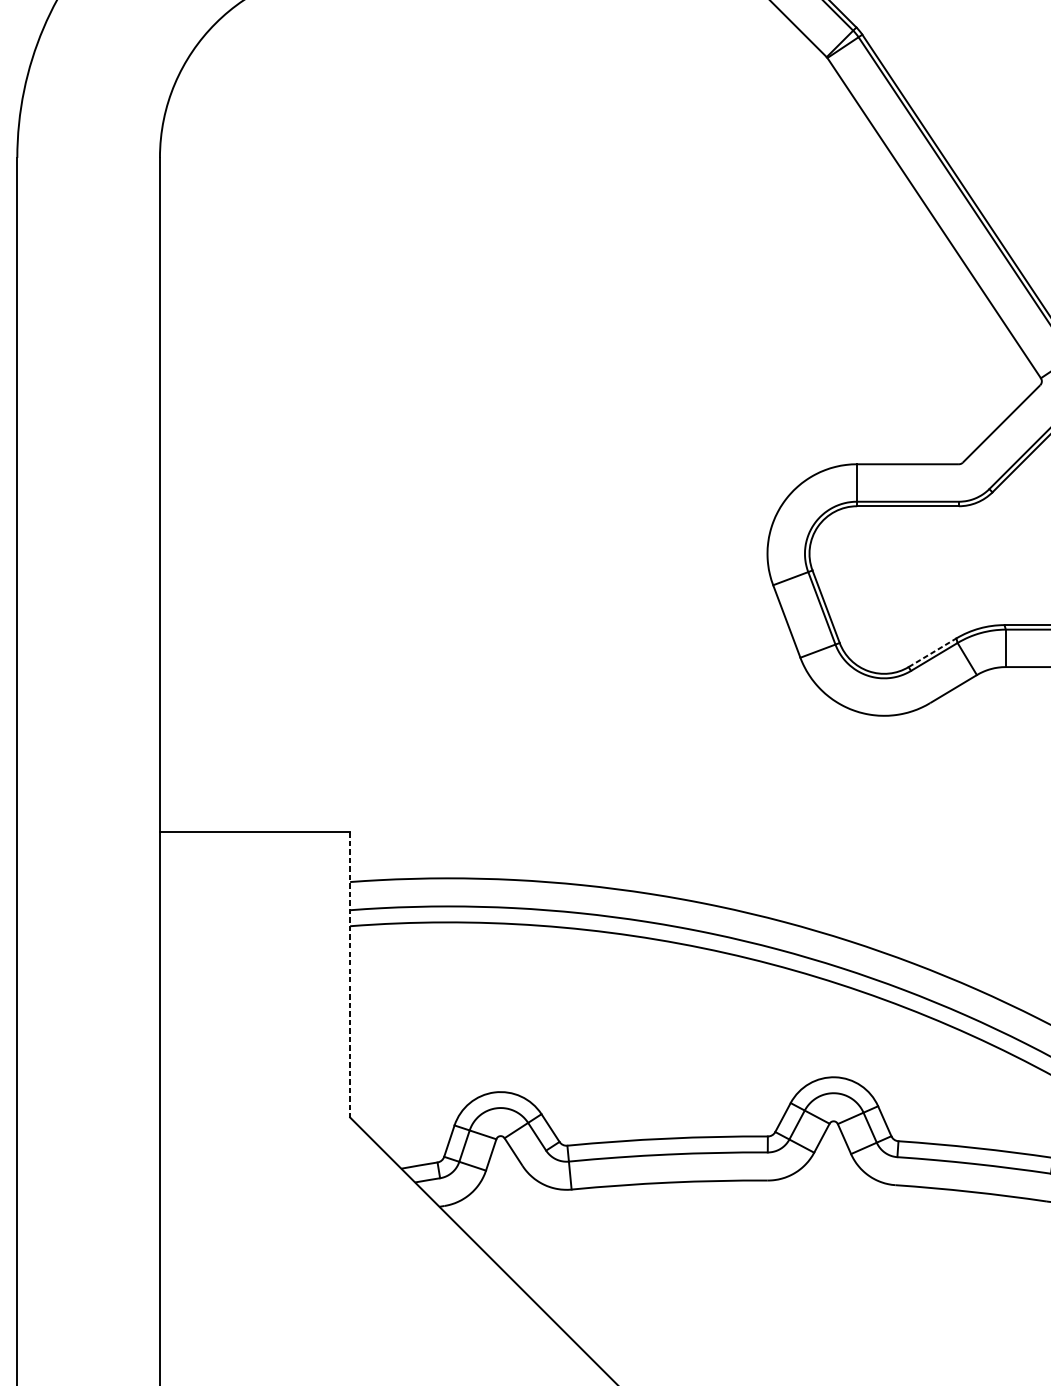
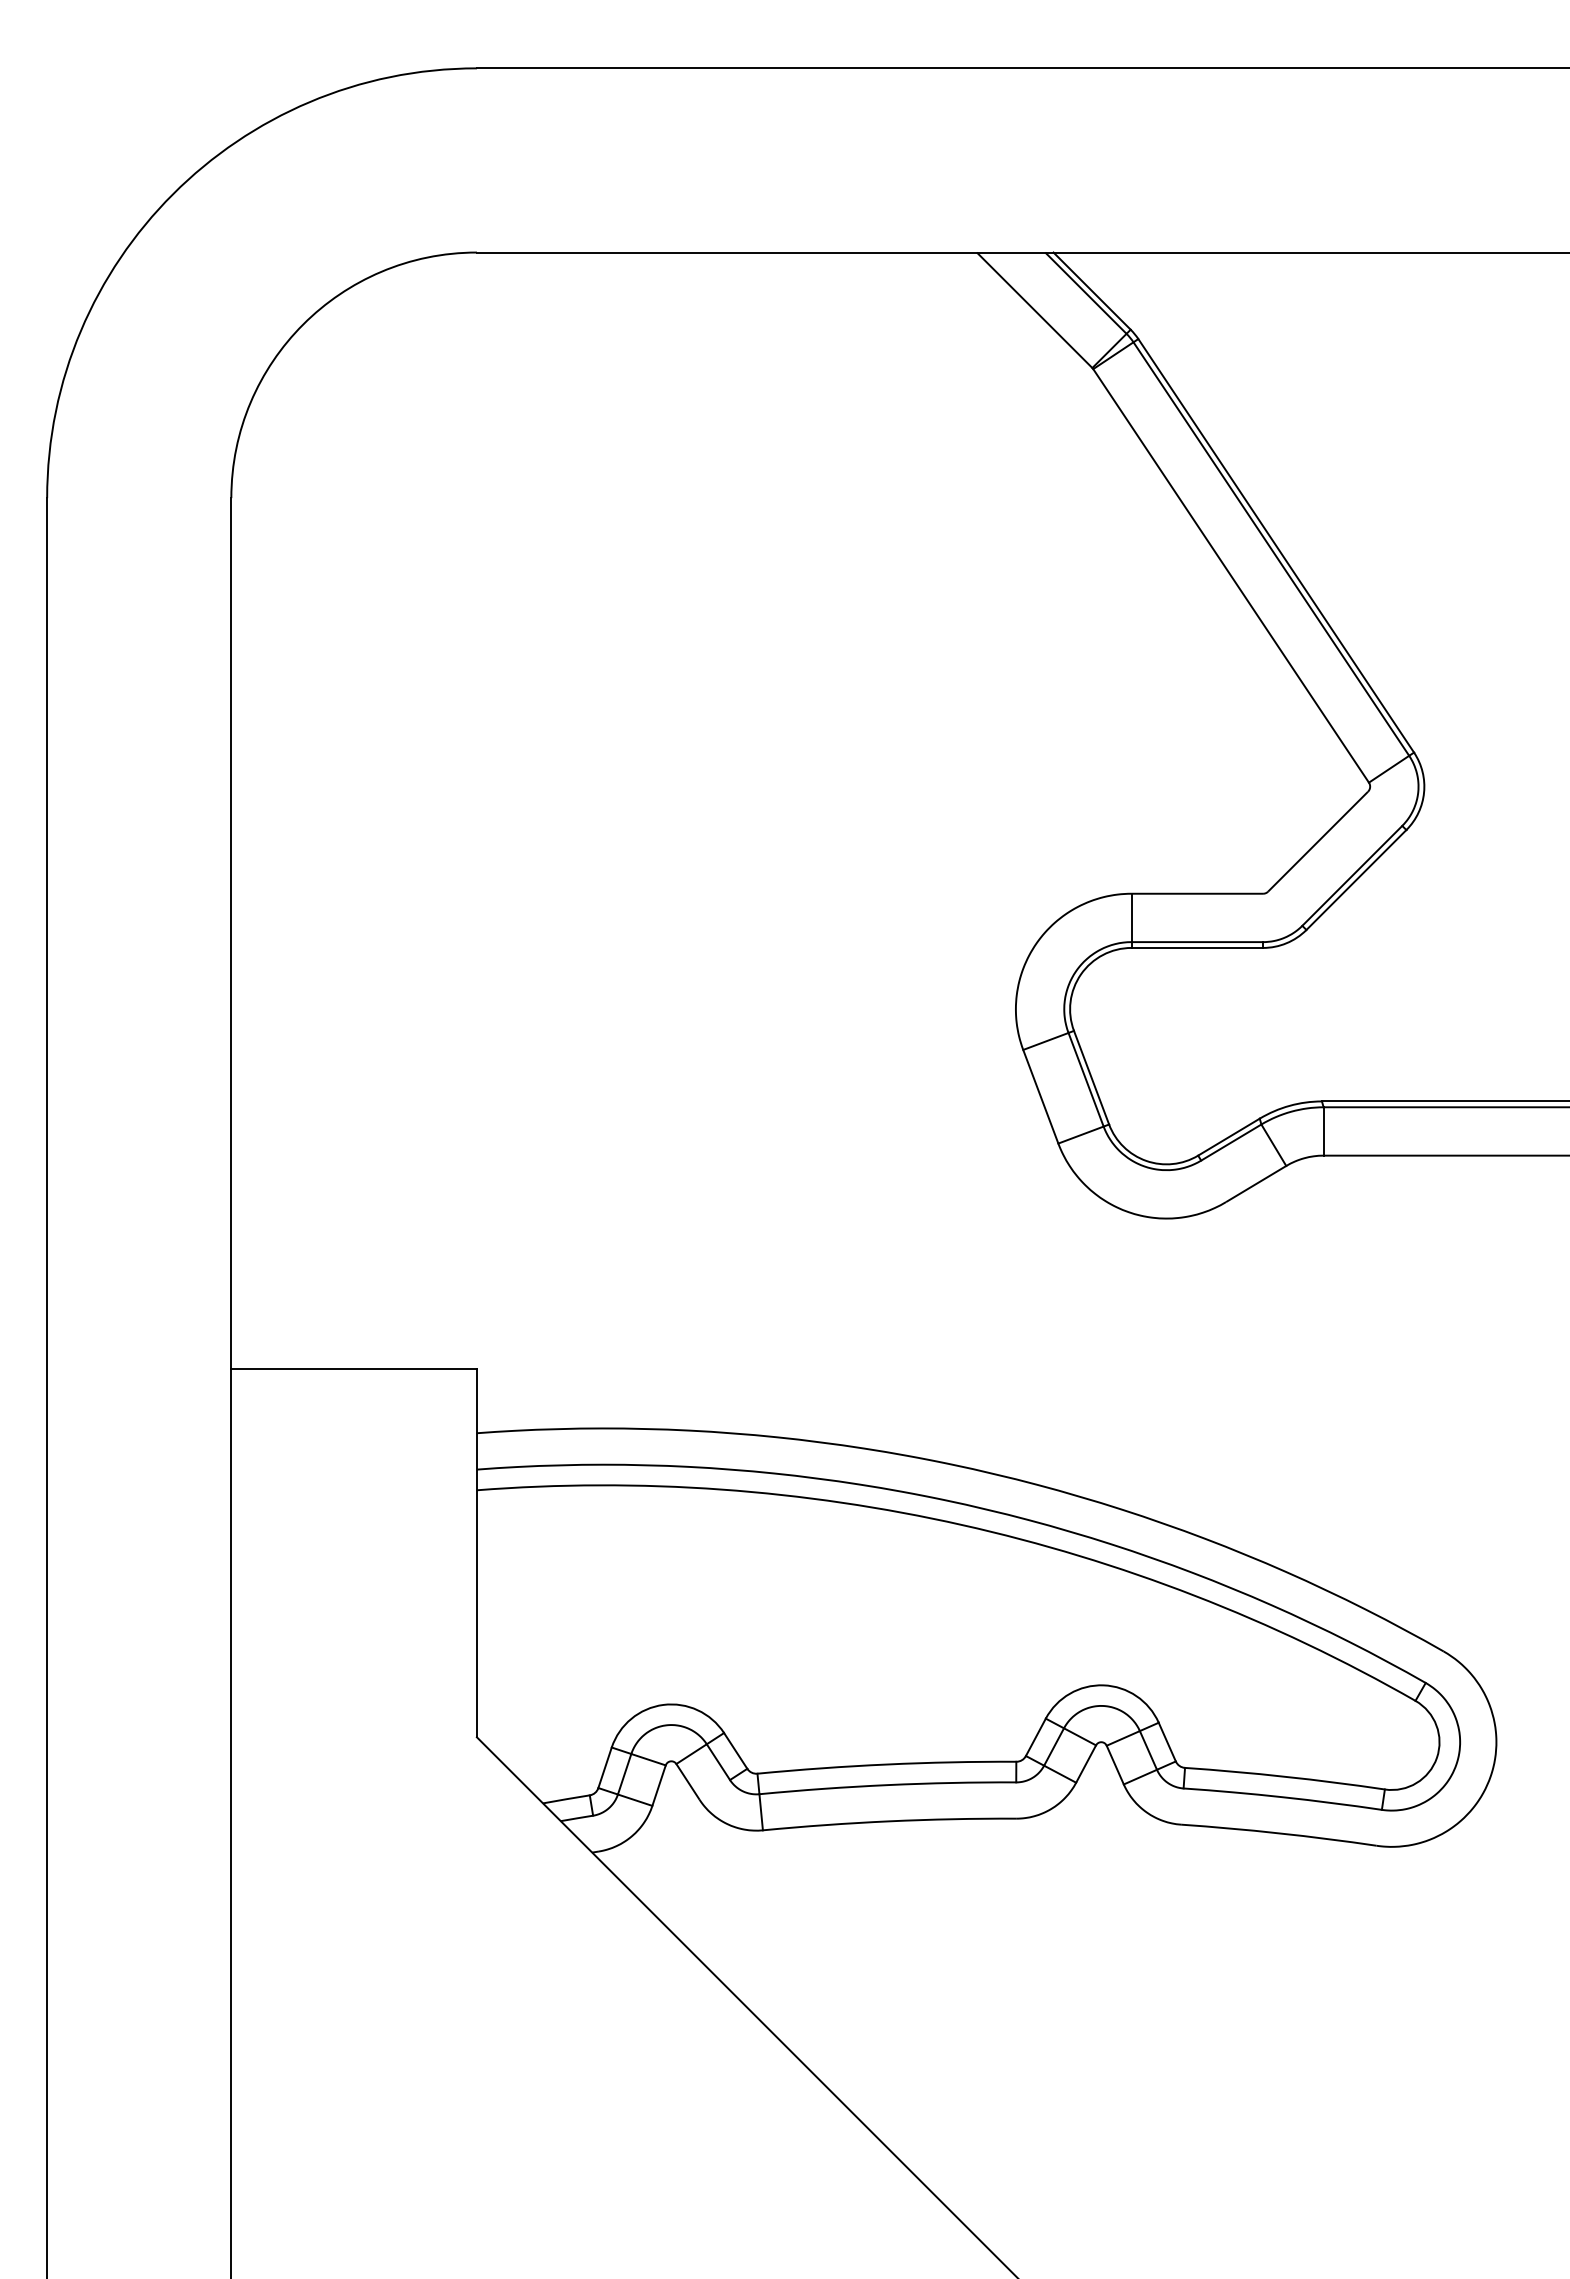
line: (932, 653) -> (1228, 1137), dashed -> solid
line: (349, 975) -> (476, 1553), dashed -> solid

